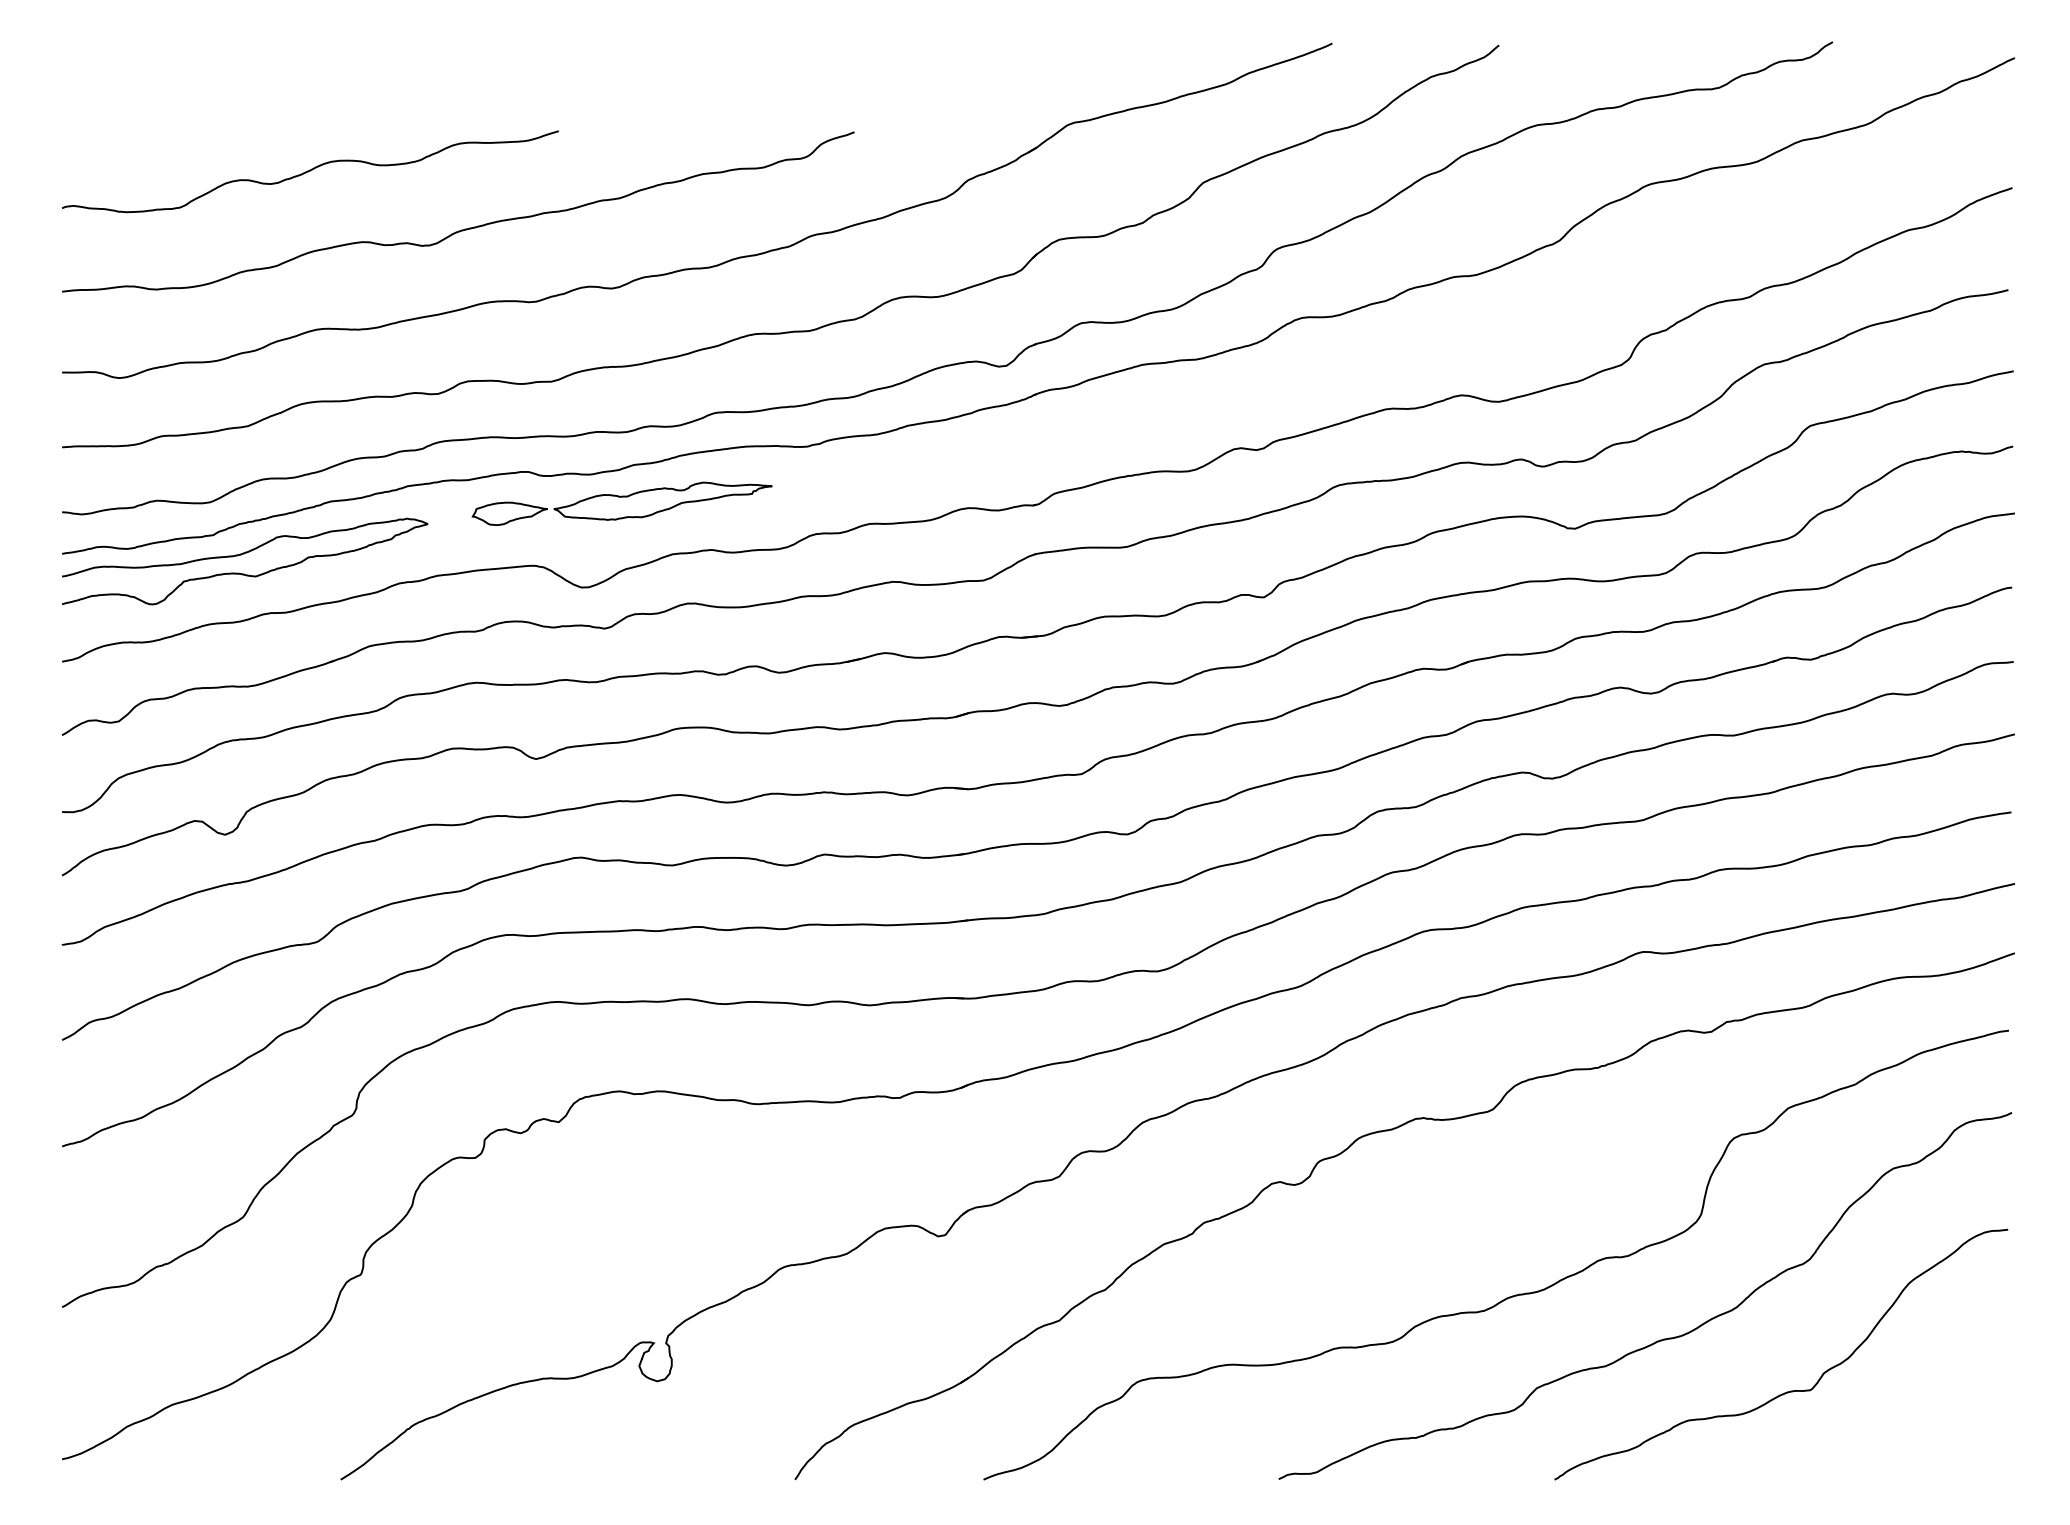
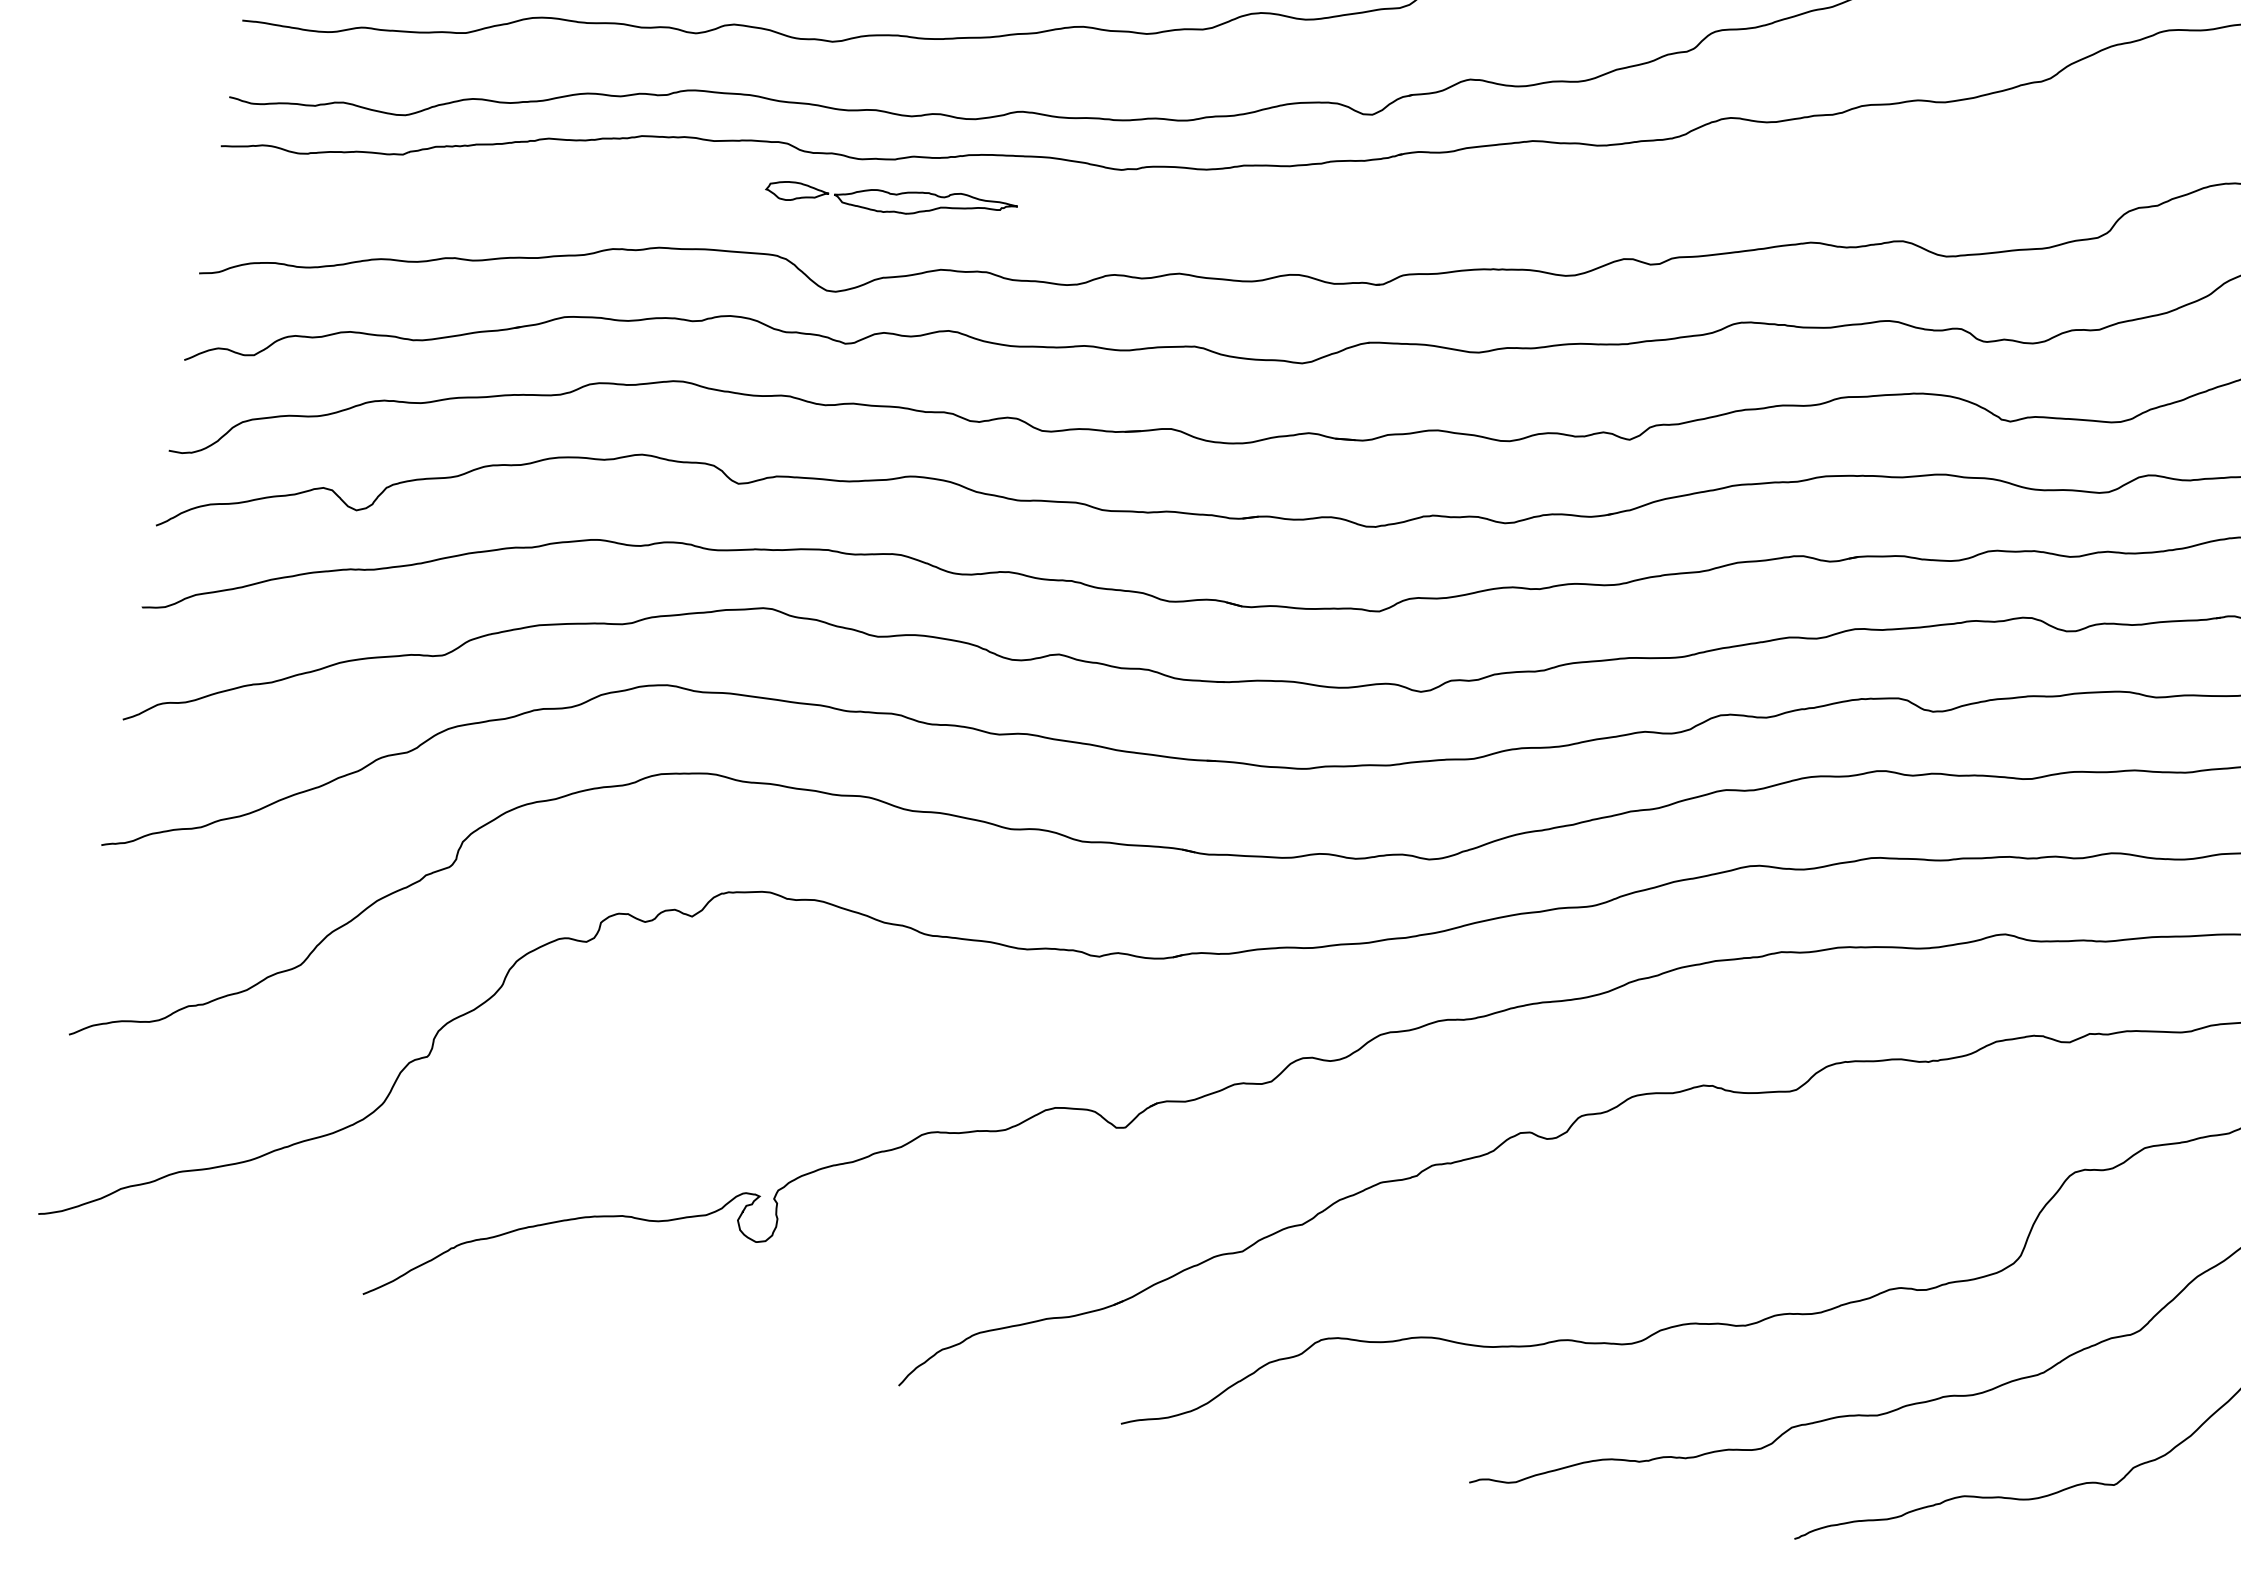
part: (621, 503) -> (890, 199), size x0.7
curve: (244, 554) -> (435, 183), removed

